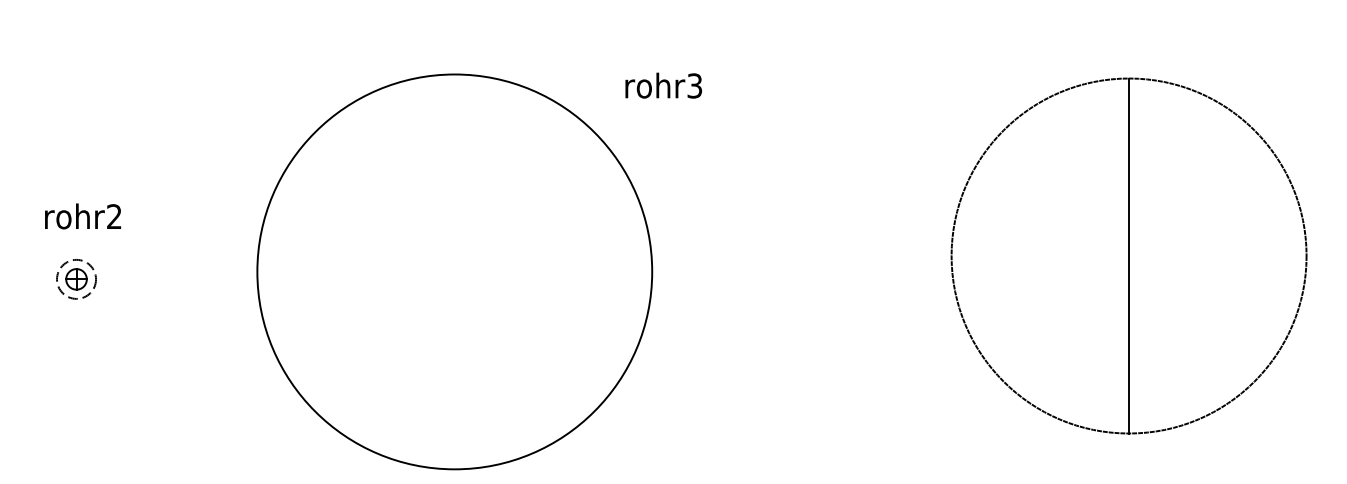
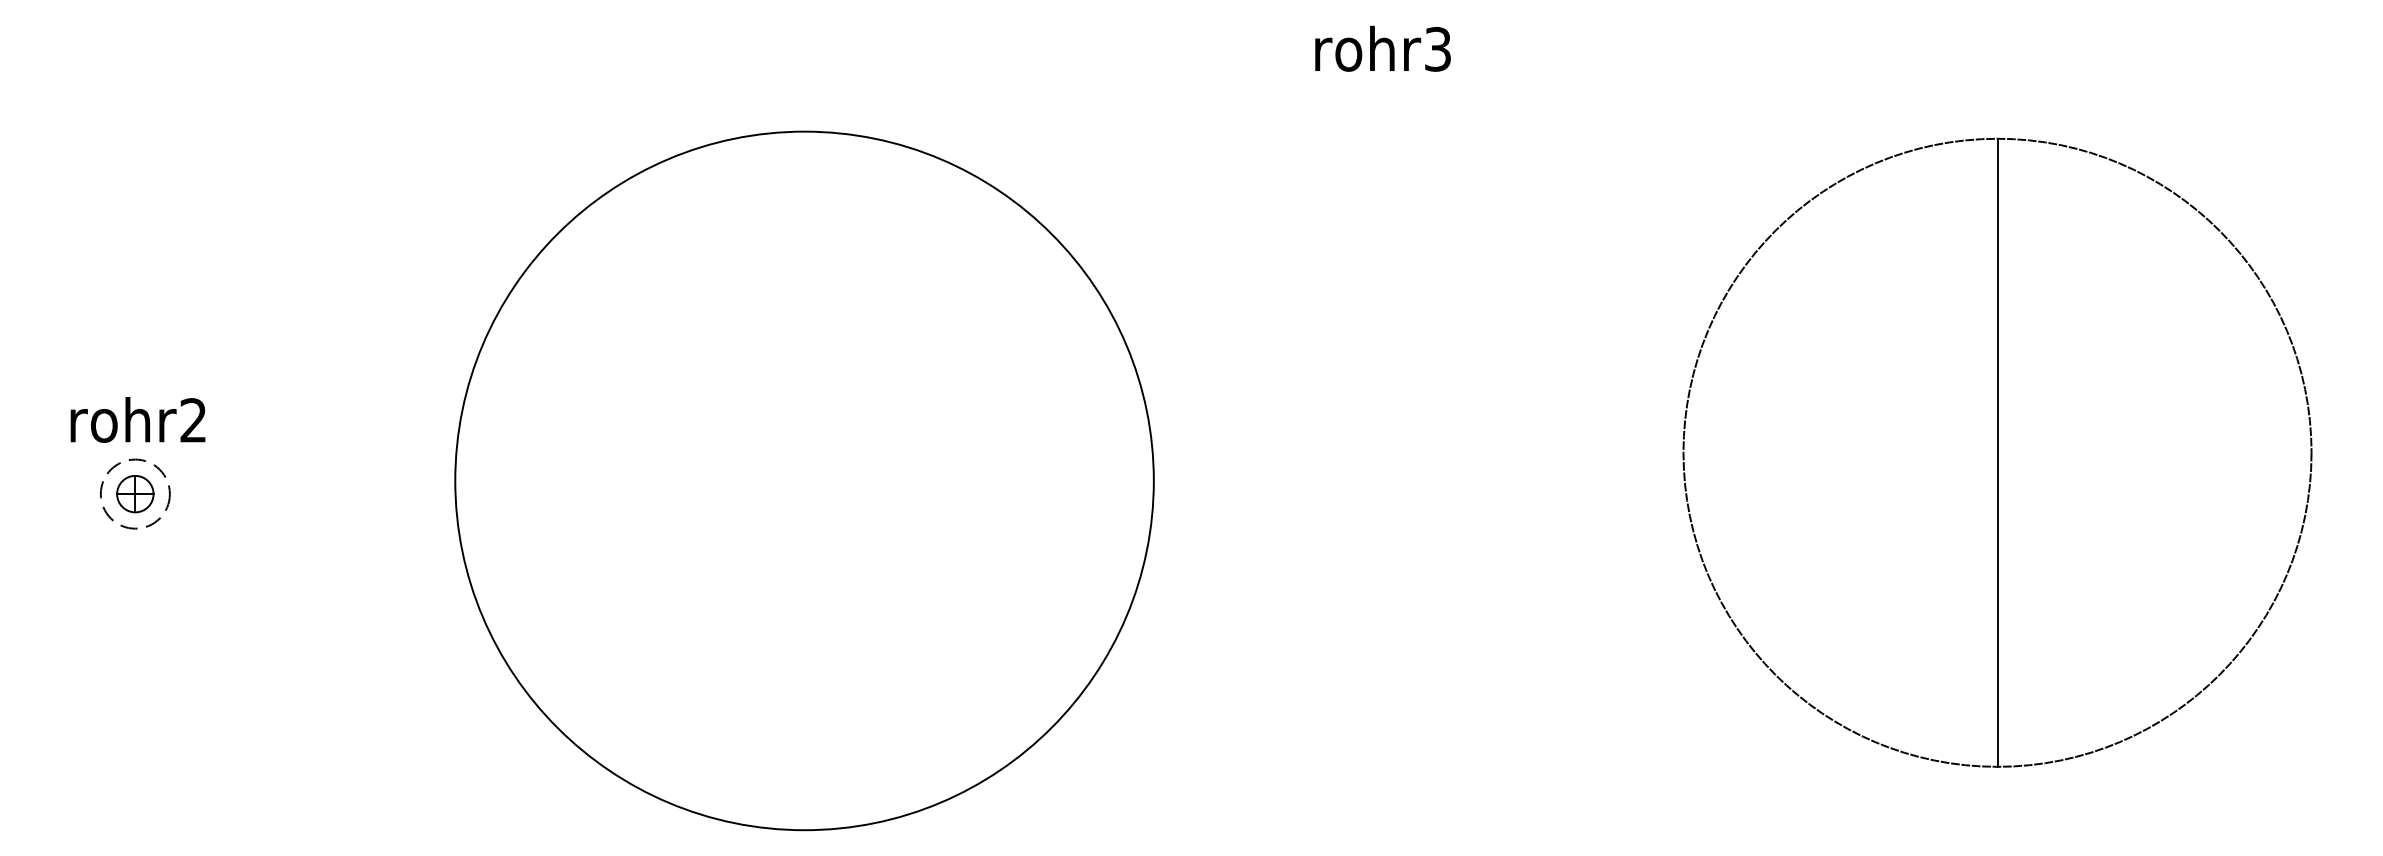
text: (663, 85) -> (1382, 48), moved
text: (82, 216) -> (137, 420), moved

